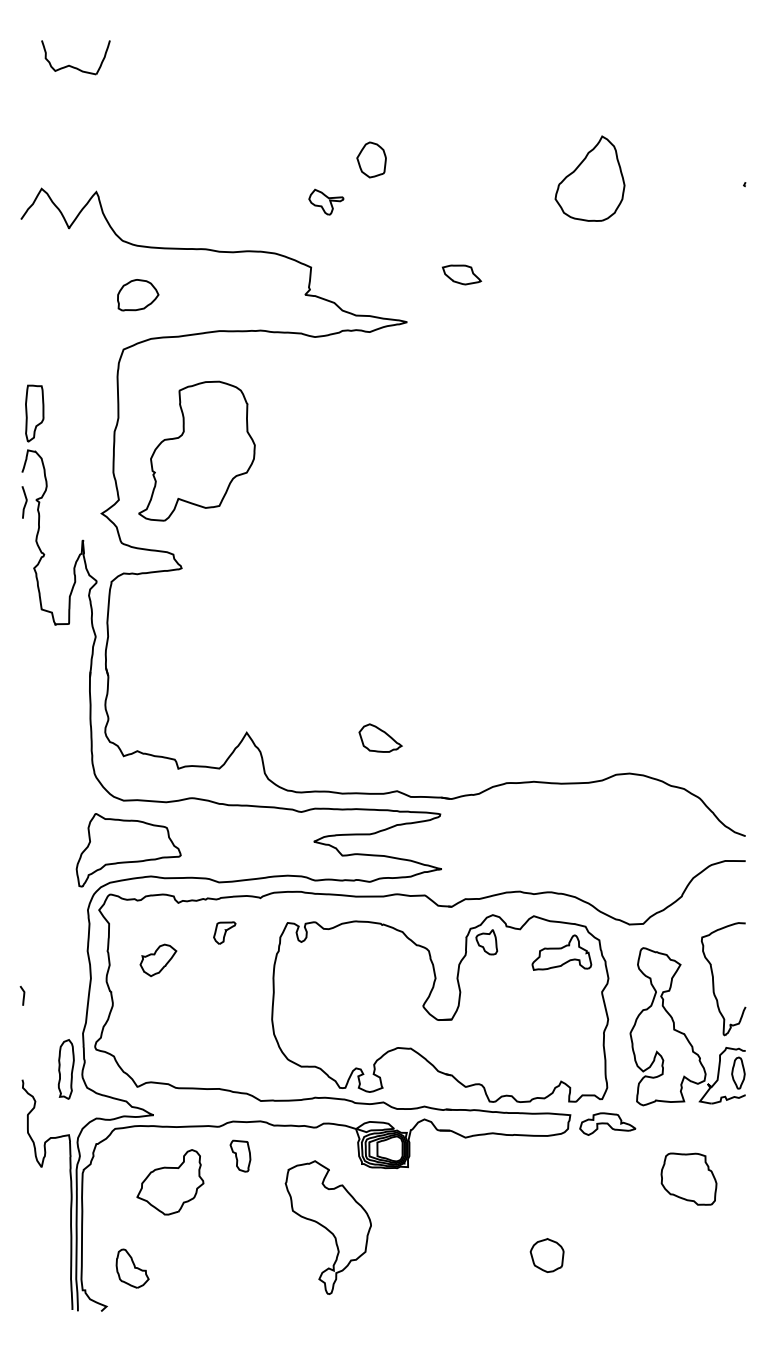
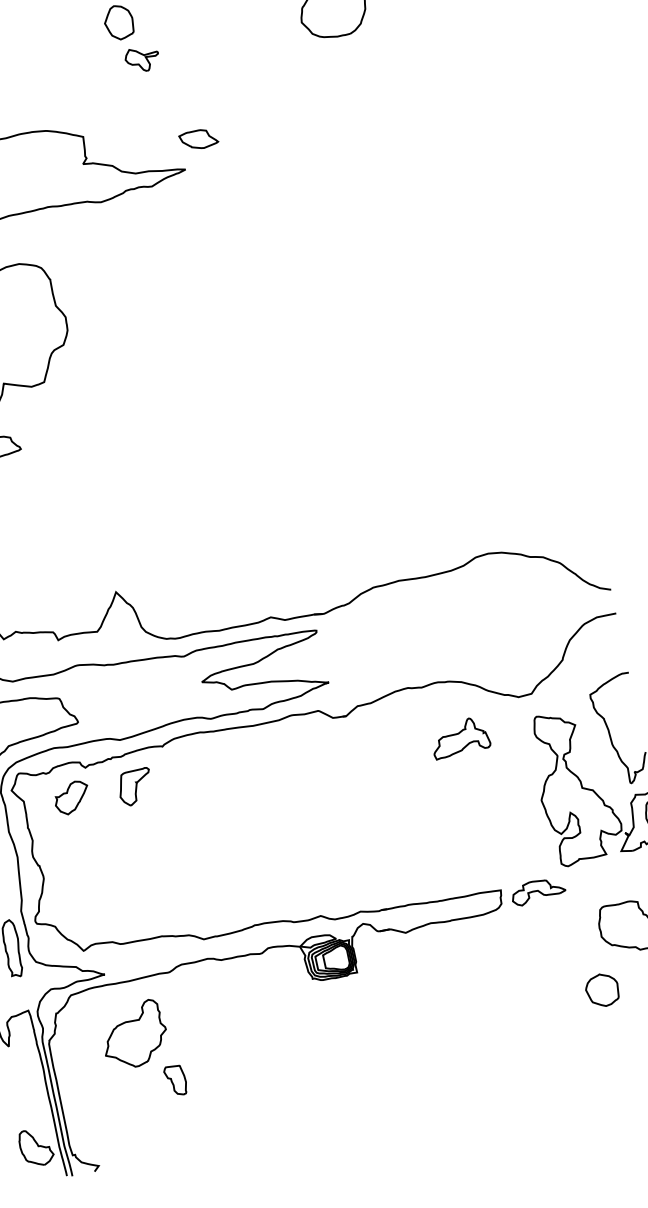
part: (326, 201) -> (142, 58), moved
part: (461, 274) -> (198, 139), moved
part: (380, 737) -> (244, 569), removed
part: (224, 932) -> (135, 786), size x1.6
part: (158, 959) -> (71, 797), moved
part: (433, 1015) -> (350, 823), removed
part: (240, 1155) -> (175, 1079), moved
part: (327, 1227) -> (292, 1046), removed
part: (546, 1255) -> (601, 990), moved
part: (132, 1268) -> (36, 1147), moved

